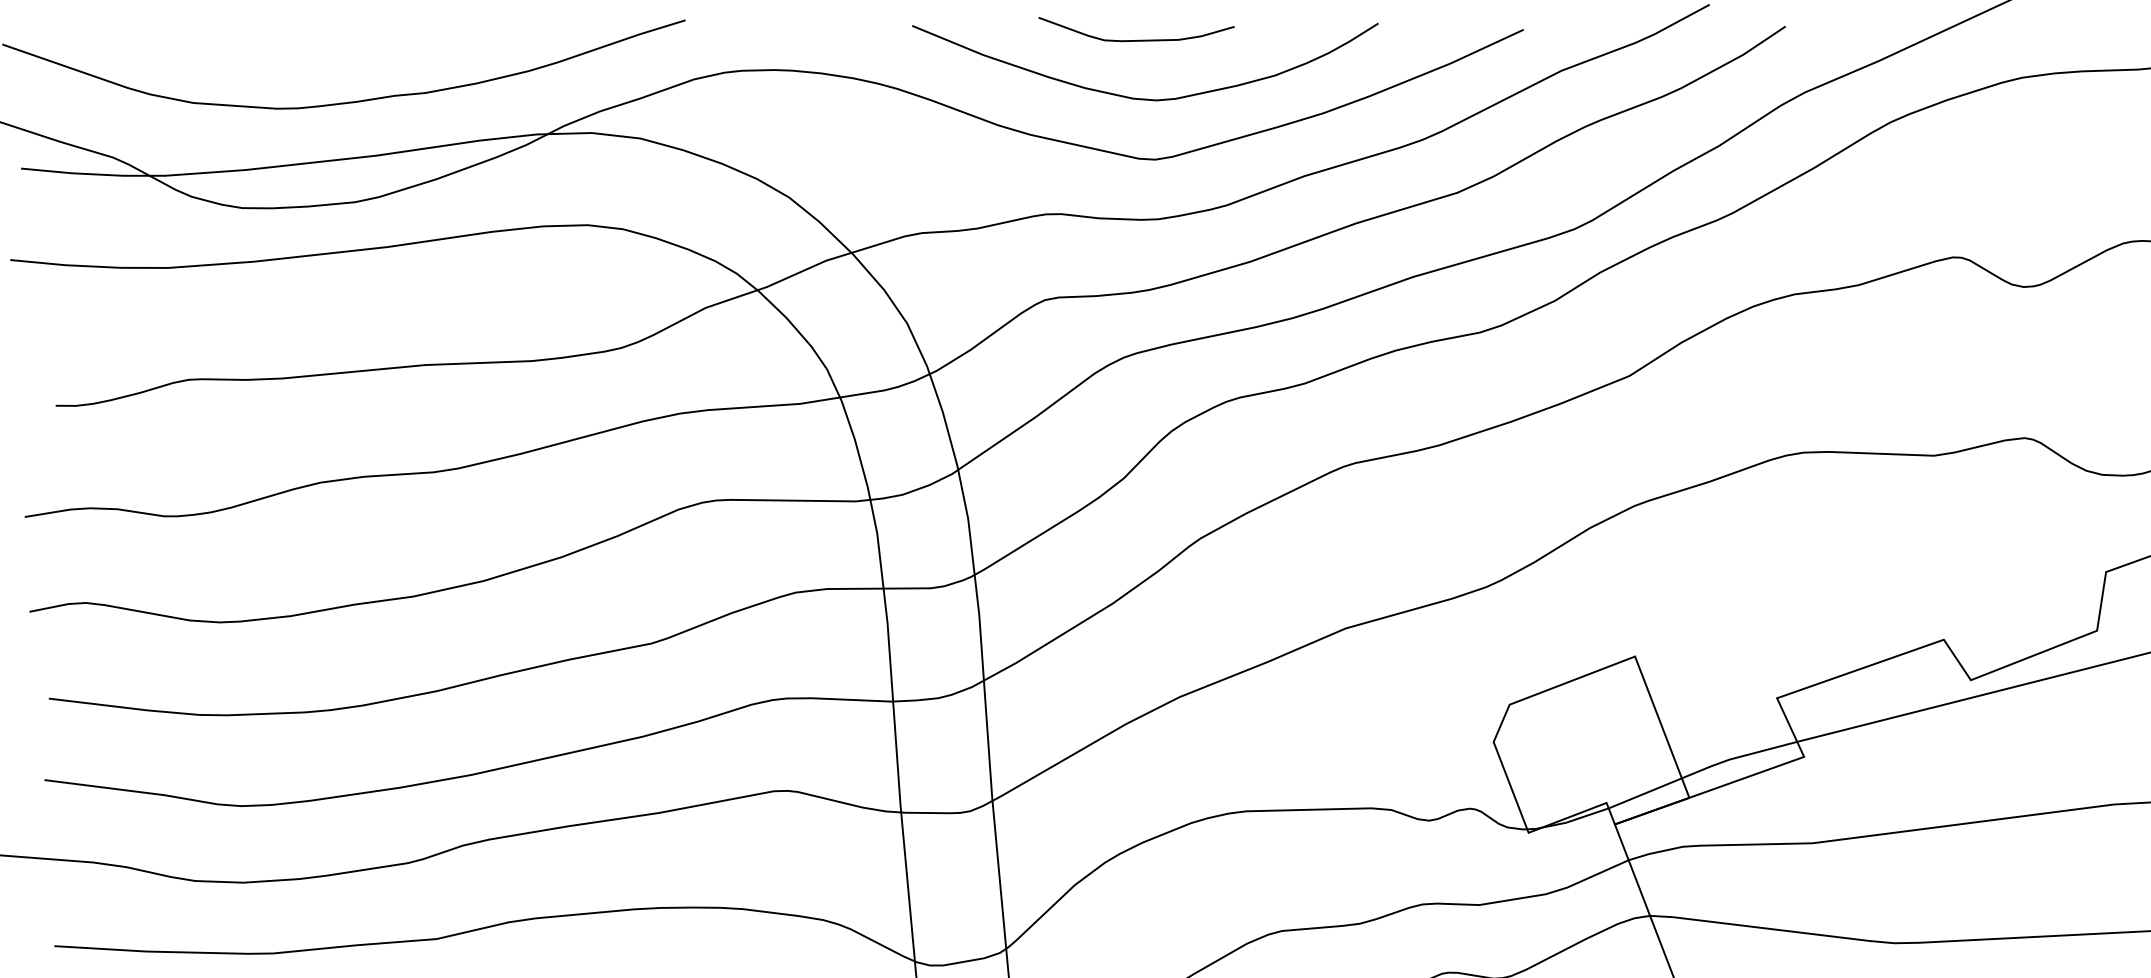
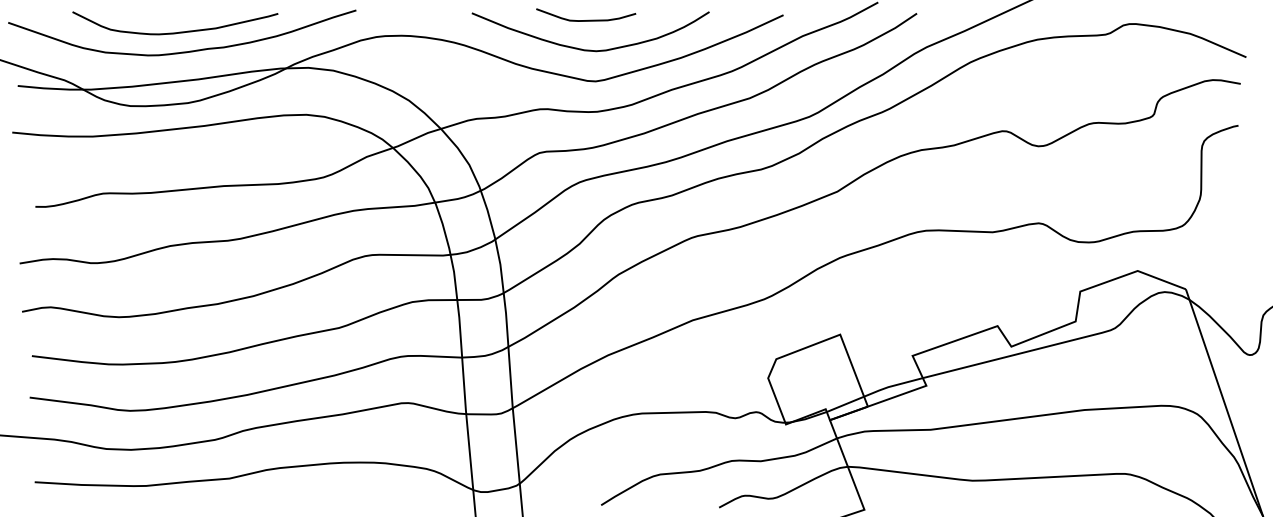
curve: (338, 61) -> (179, 31), added

